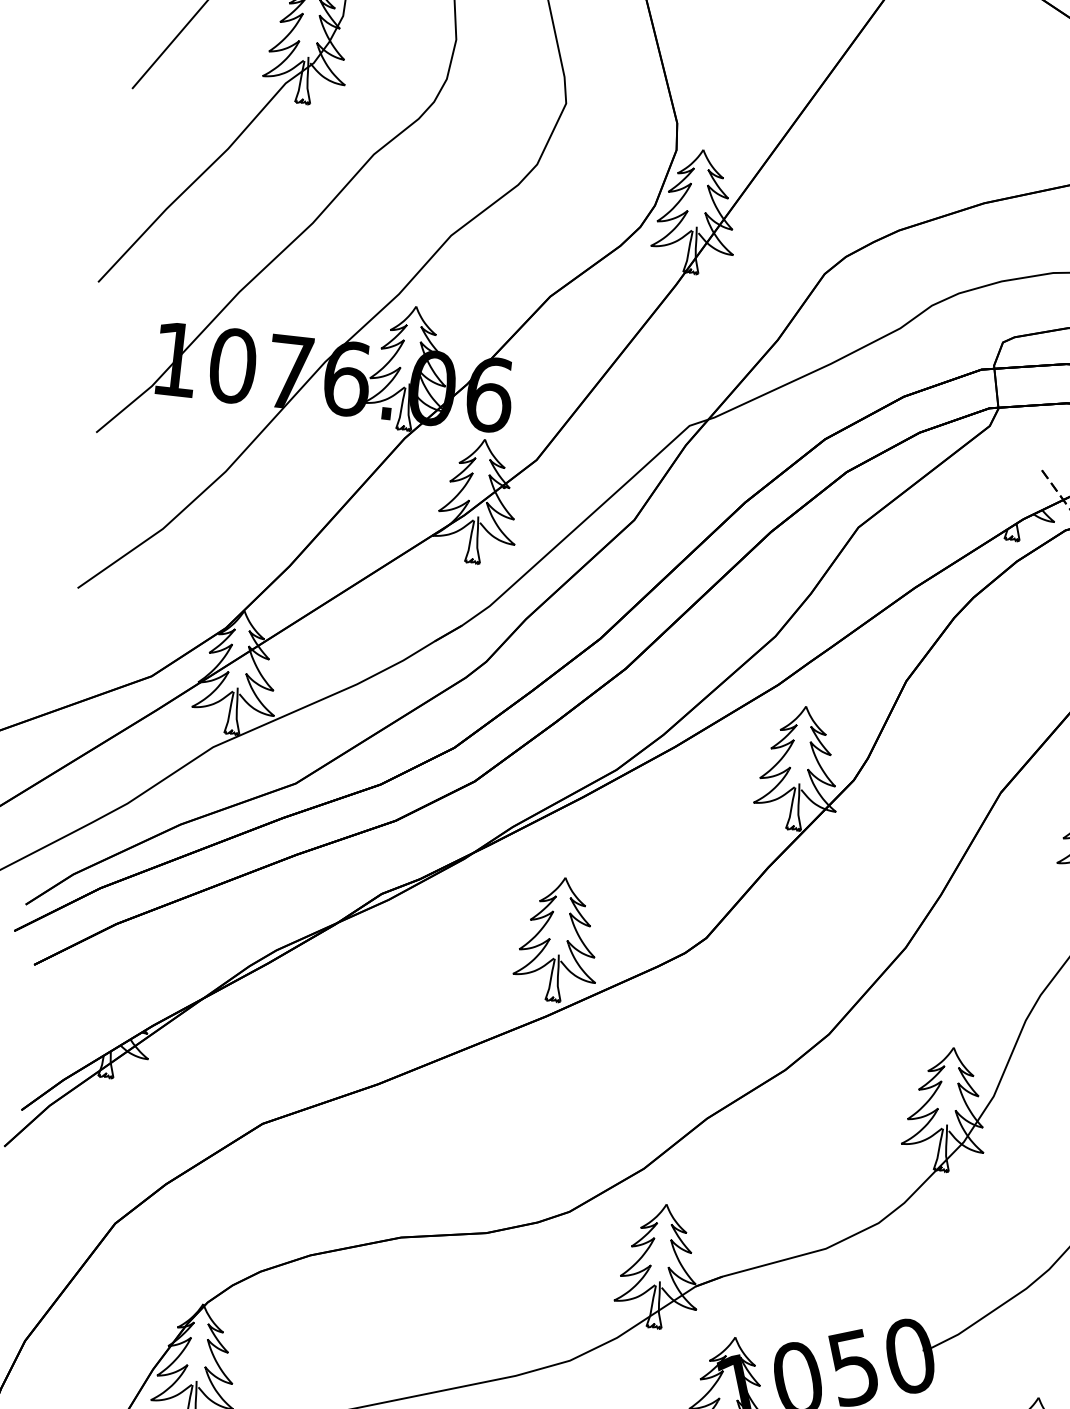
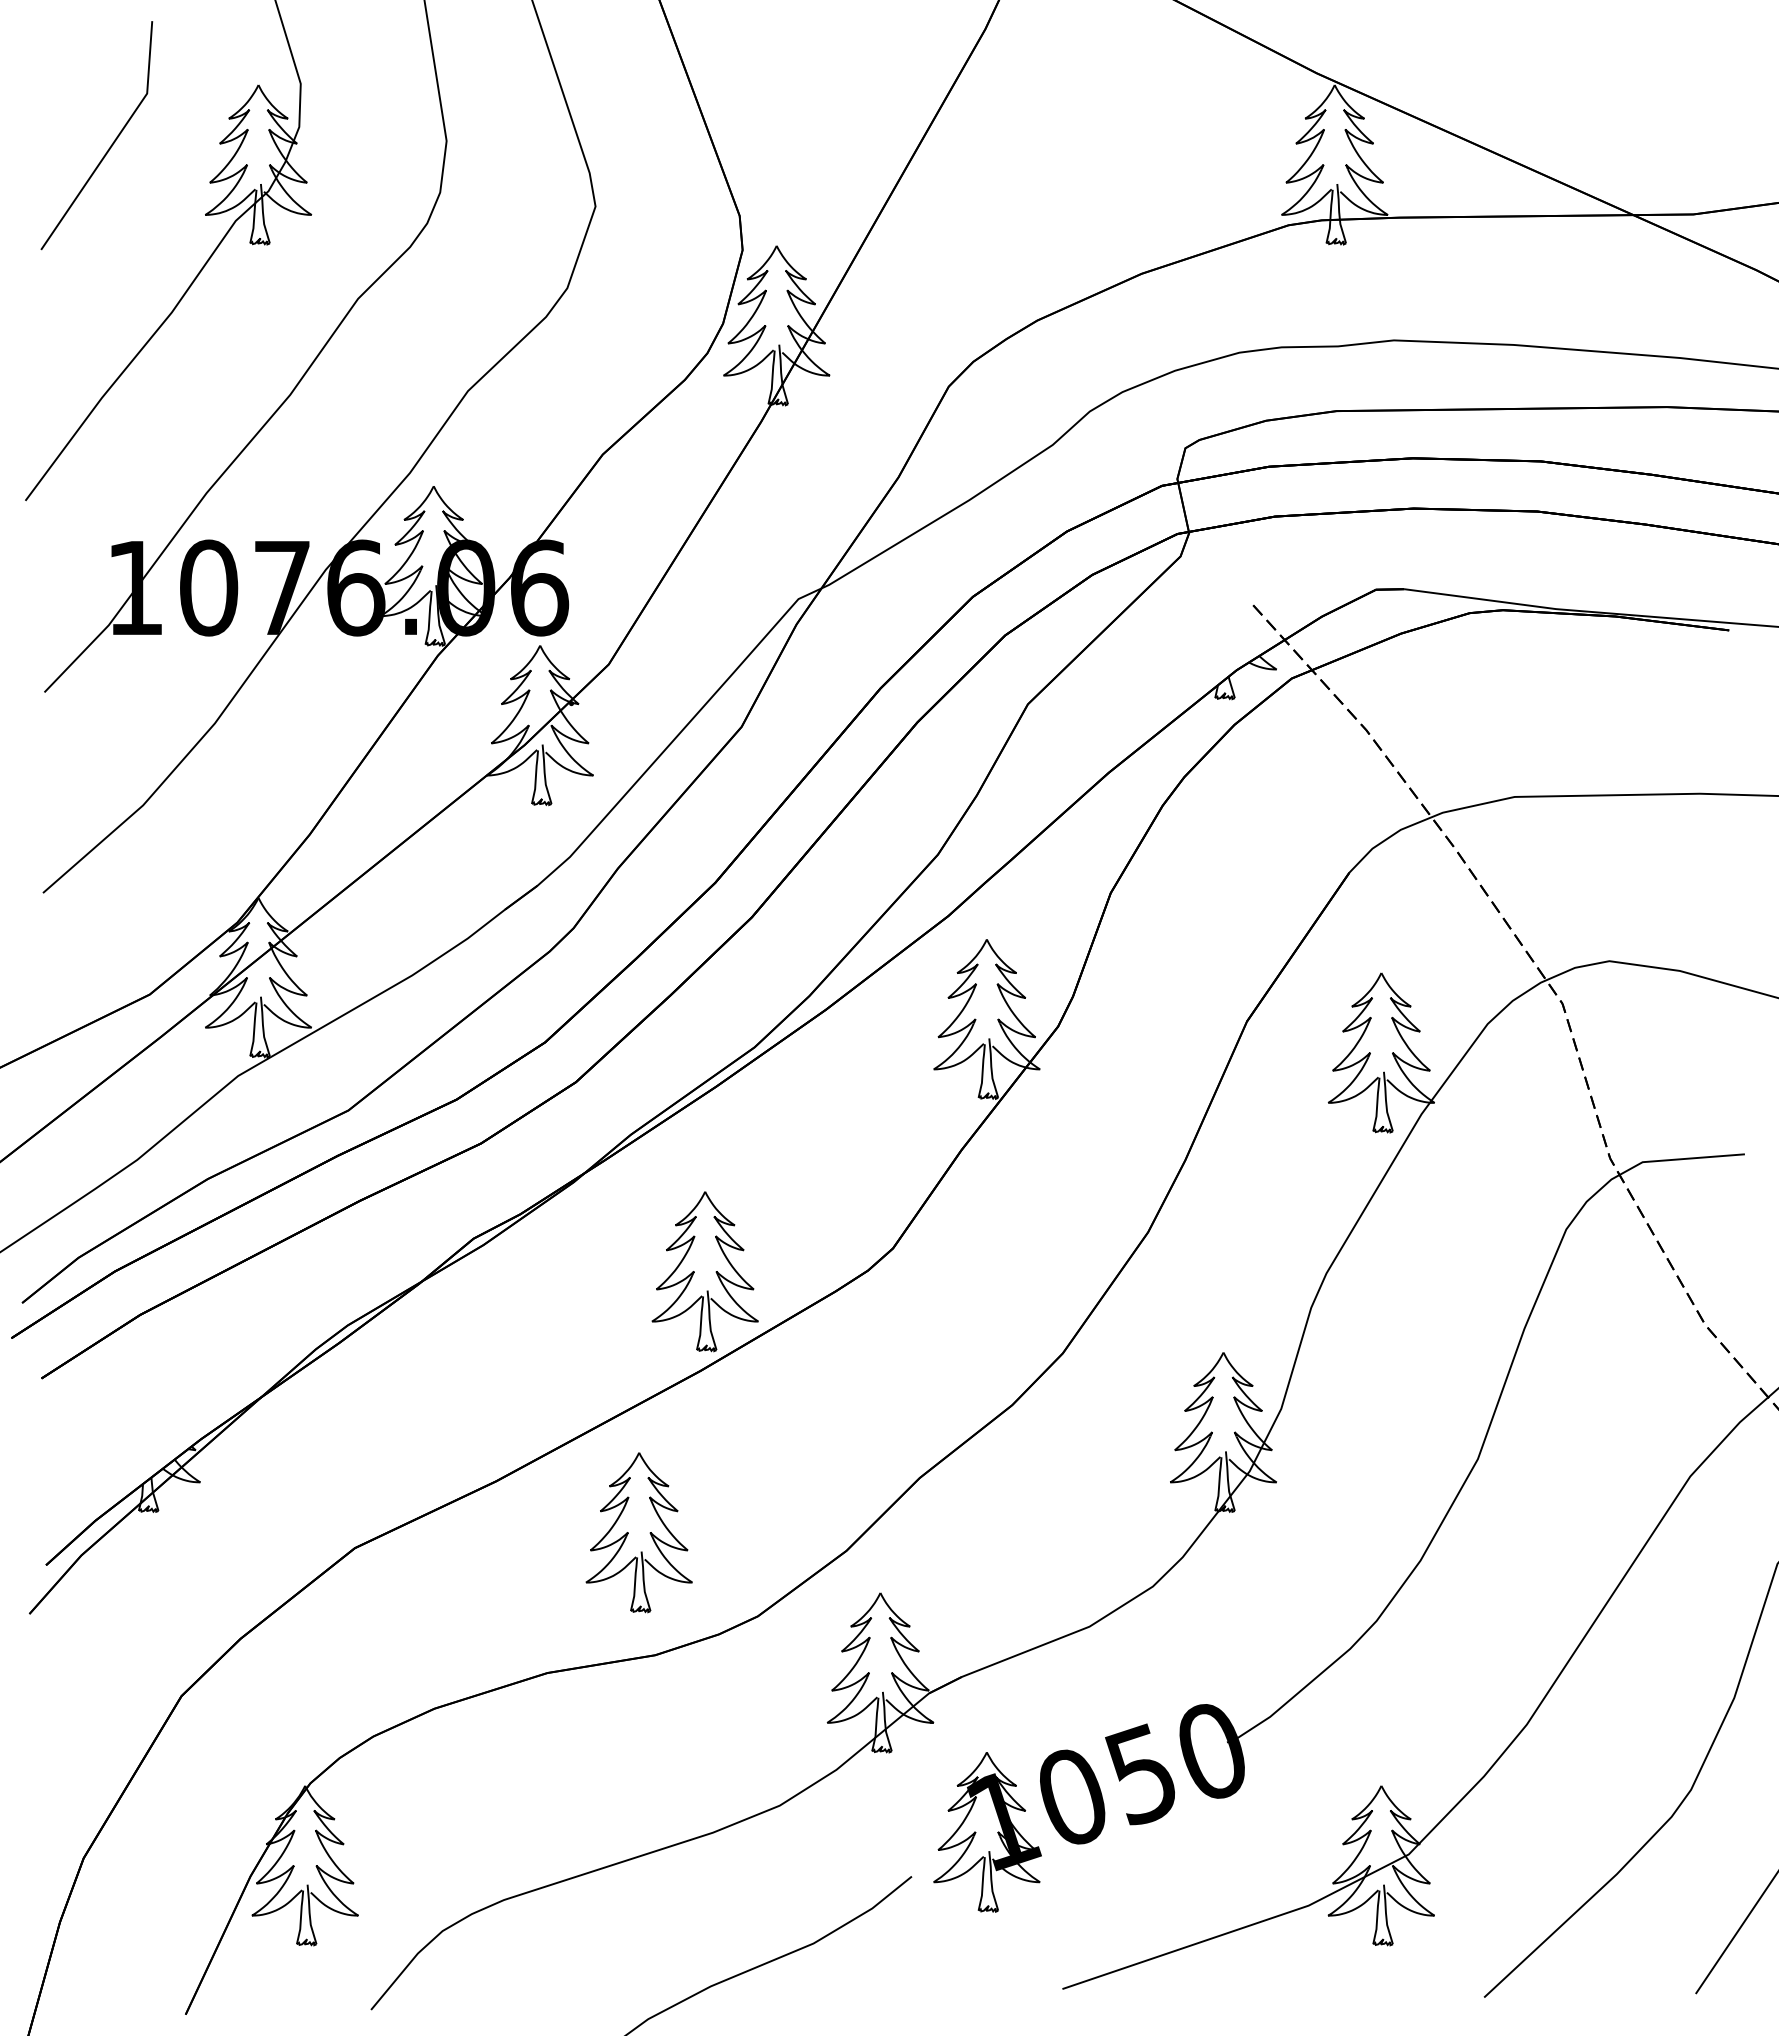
part: (484, 1136) -> (638, 1532), added

